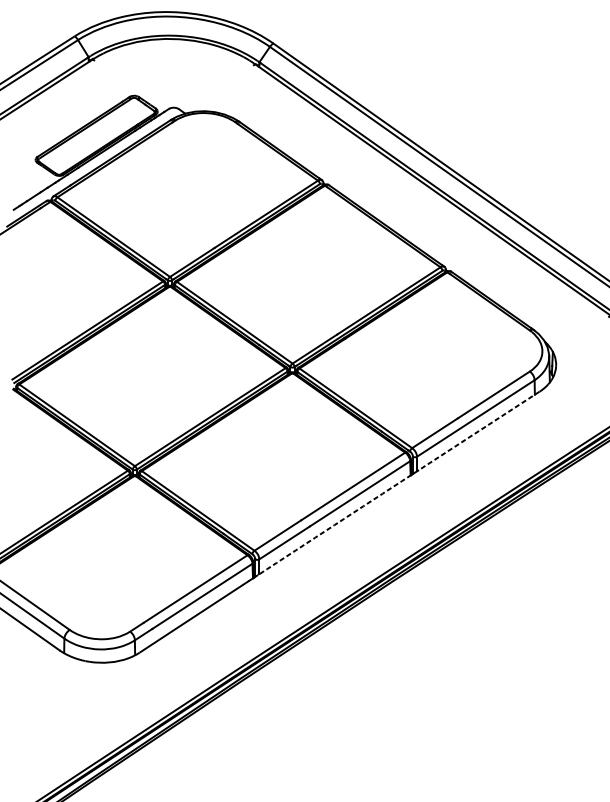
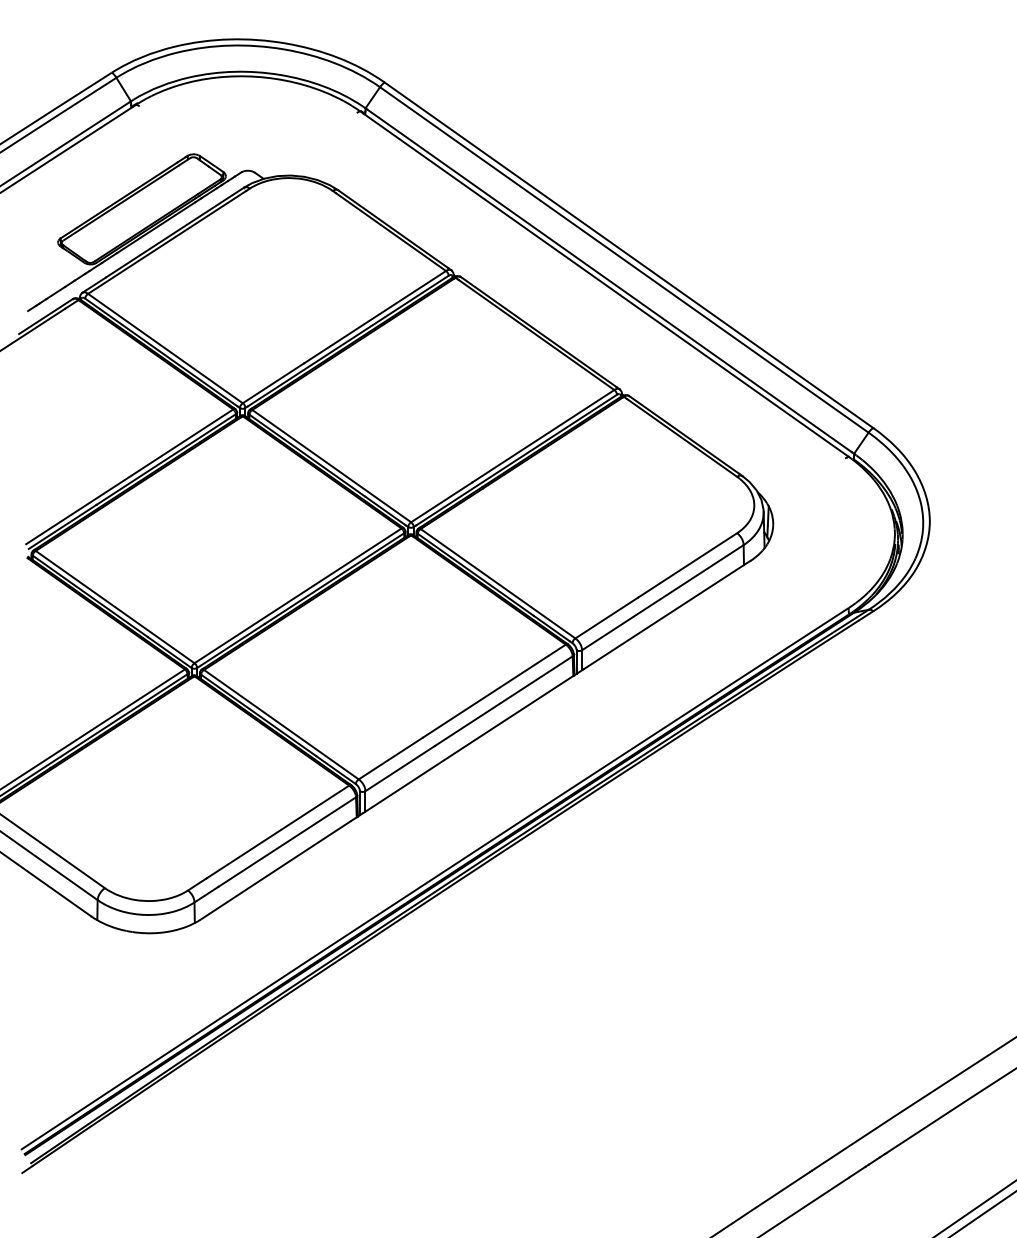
line: (478, 431) -> (666, 615), dashed -> solid
arc: (334, 525) -> (468, 744), dashed -> solid

